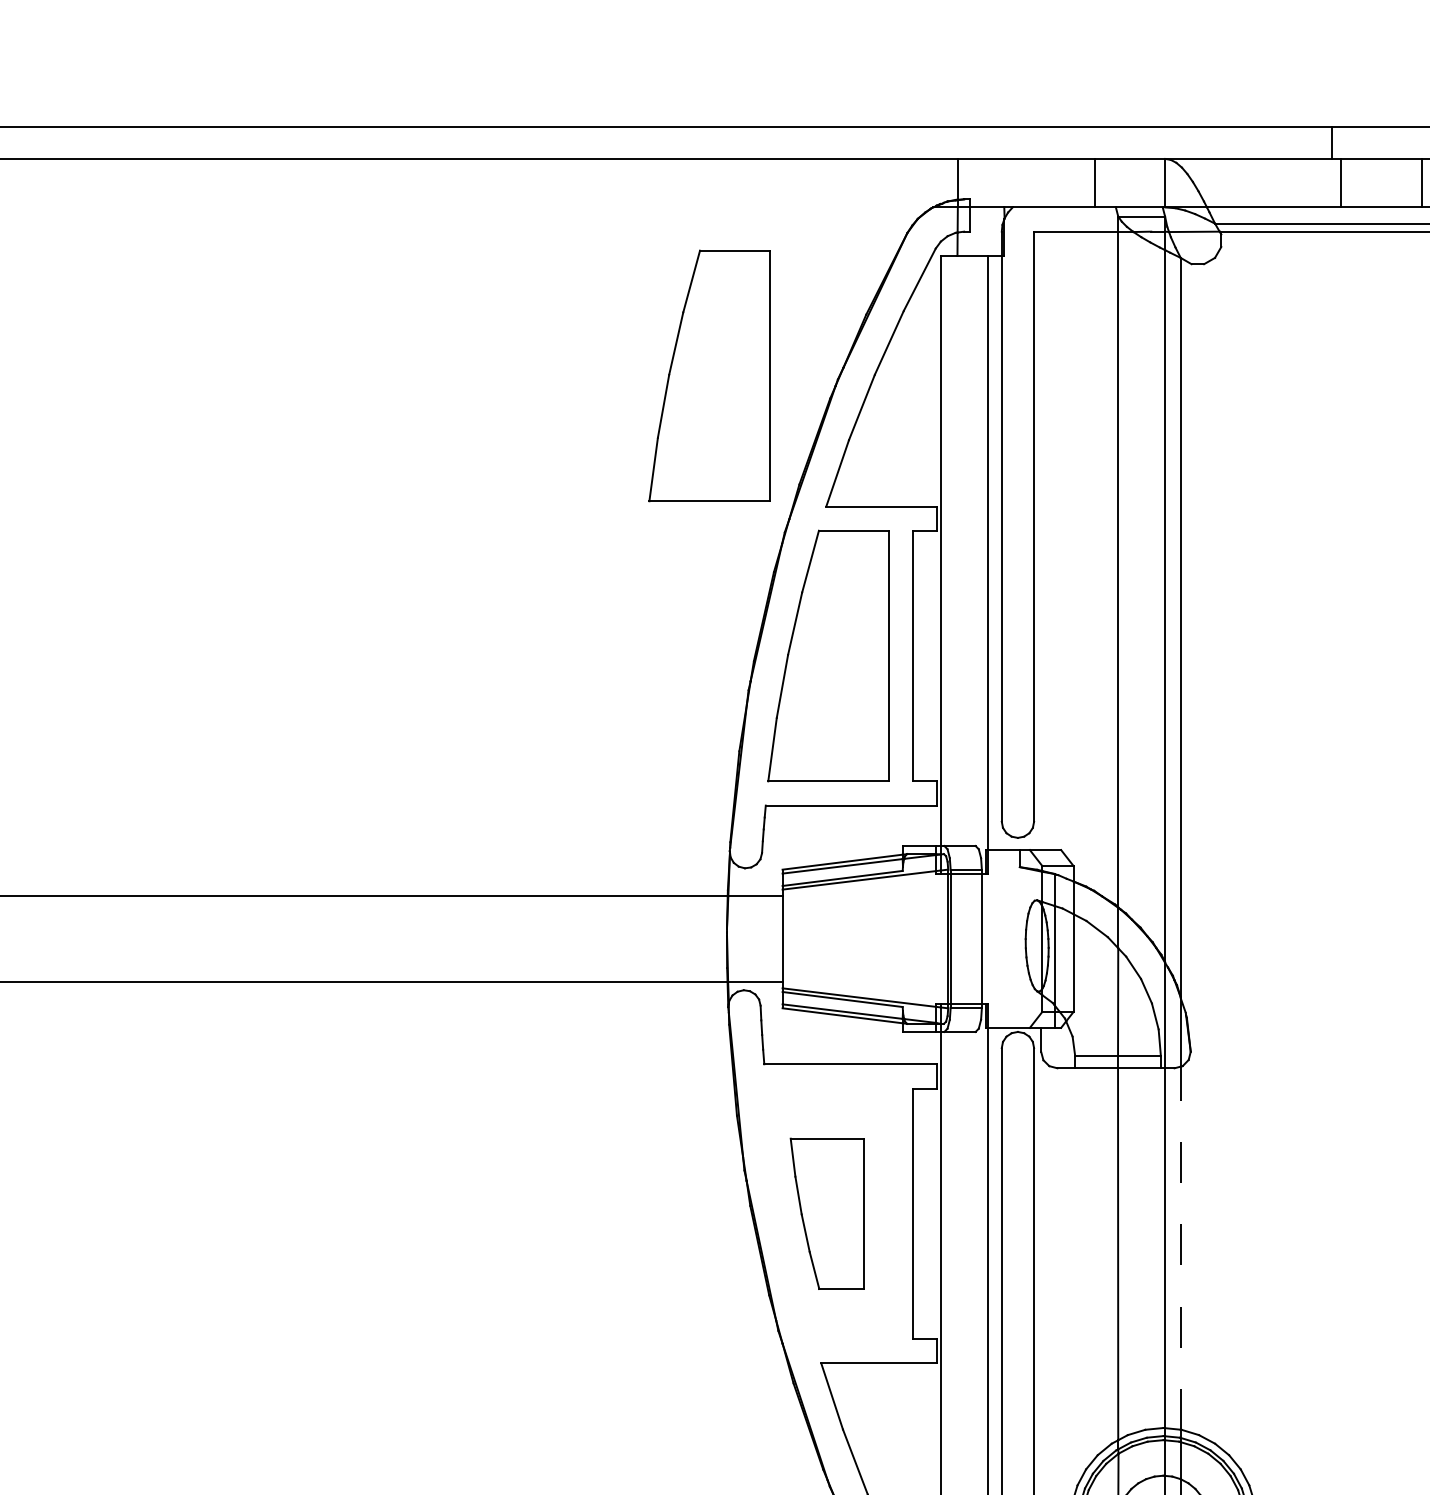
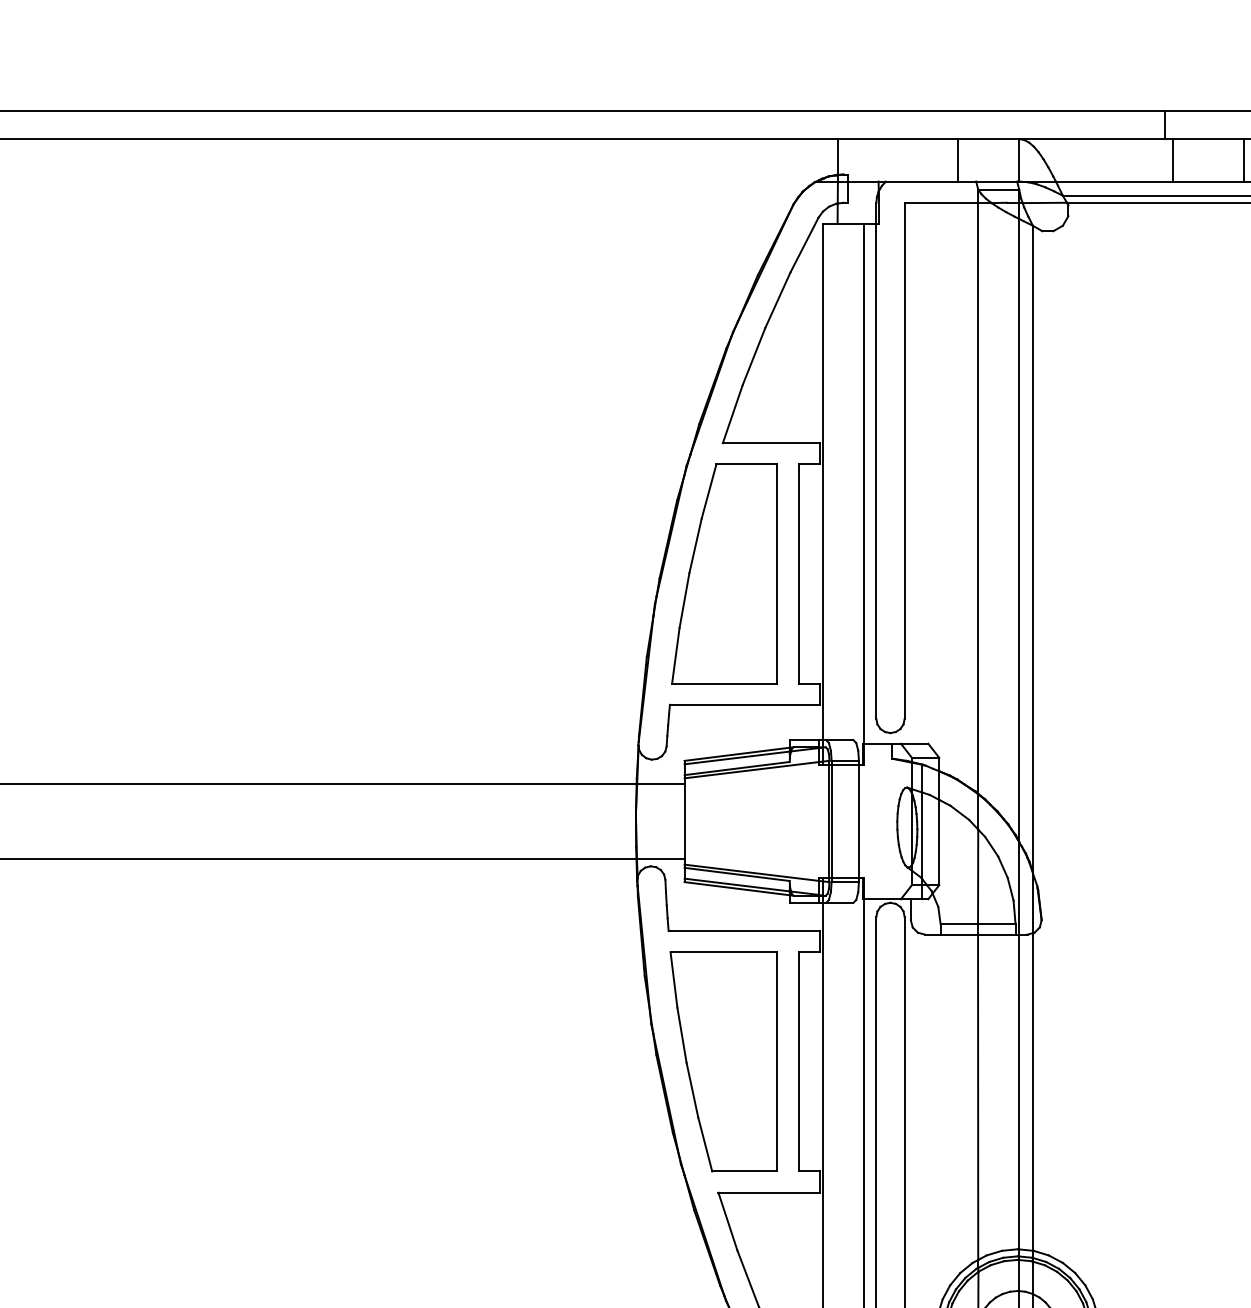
part: (709, 375) -> (620, 328), removed
part: (827, 1213) -> (723, 1061), size x1.67
line: (1180, 1247) -> (1032, 1091), dashed -> solid

